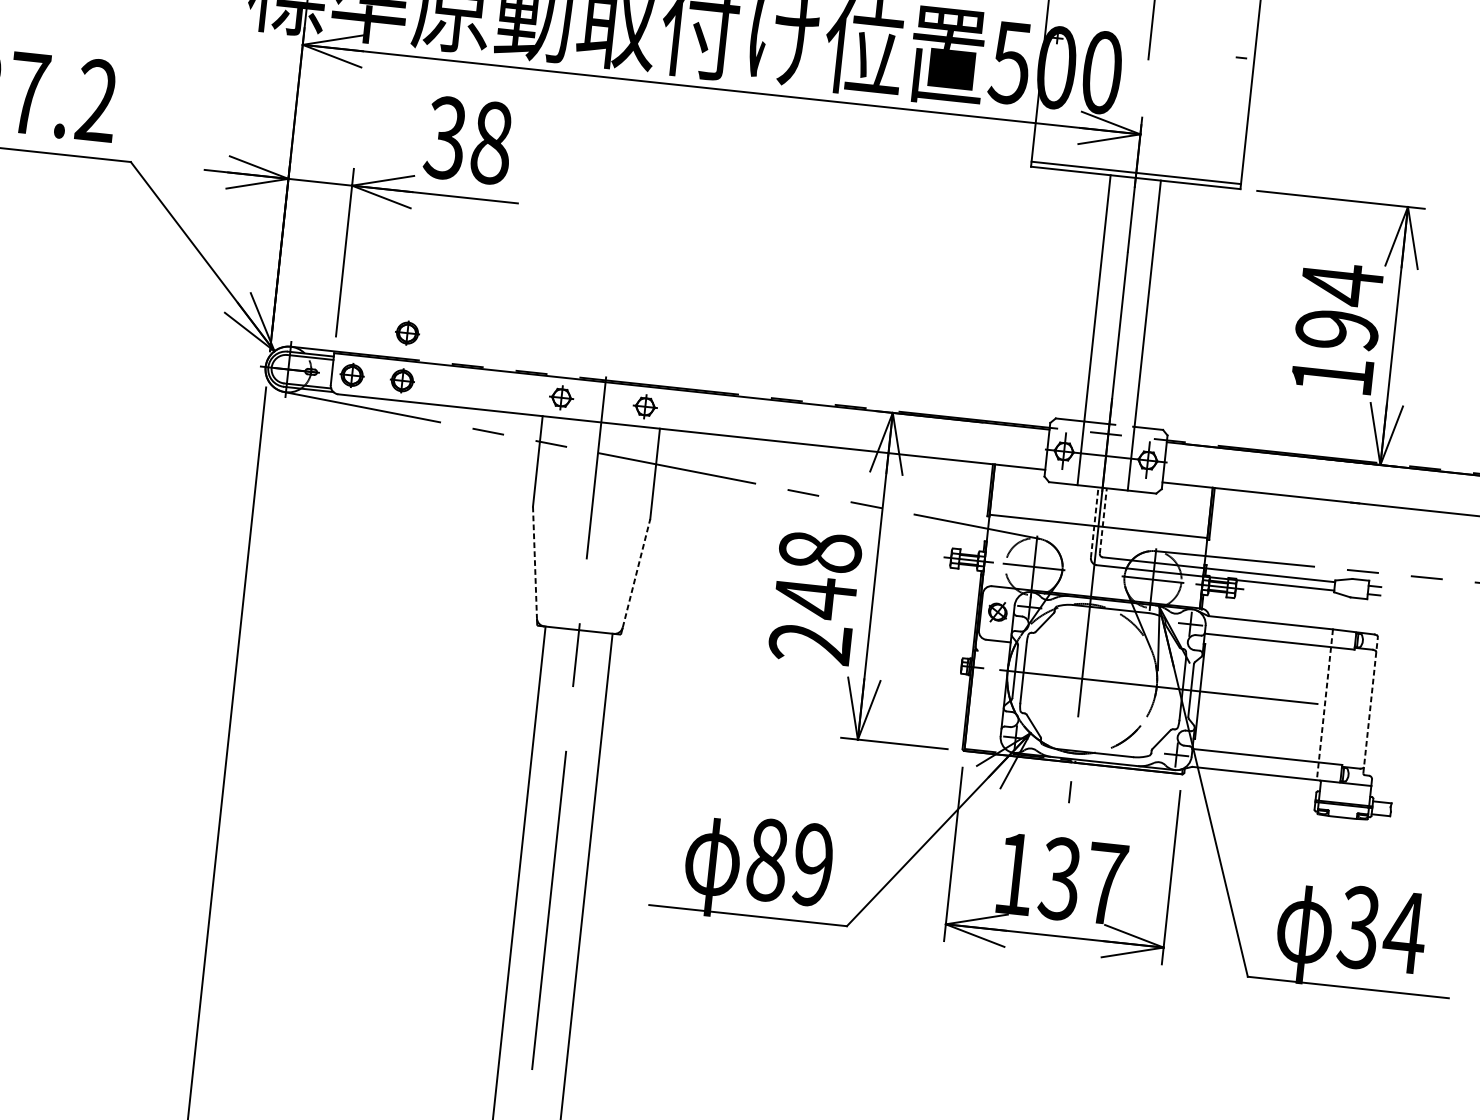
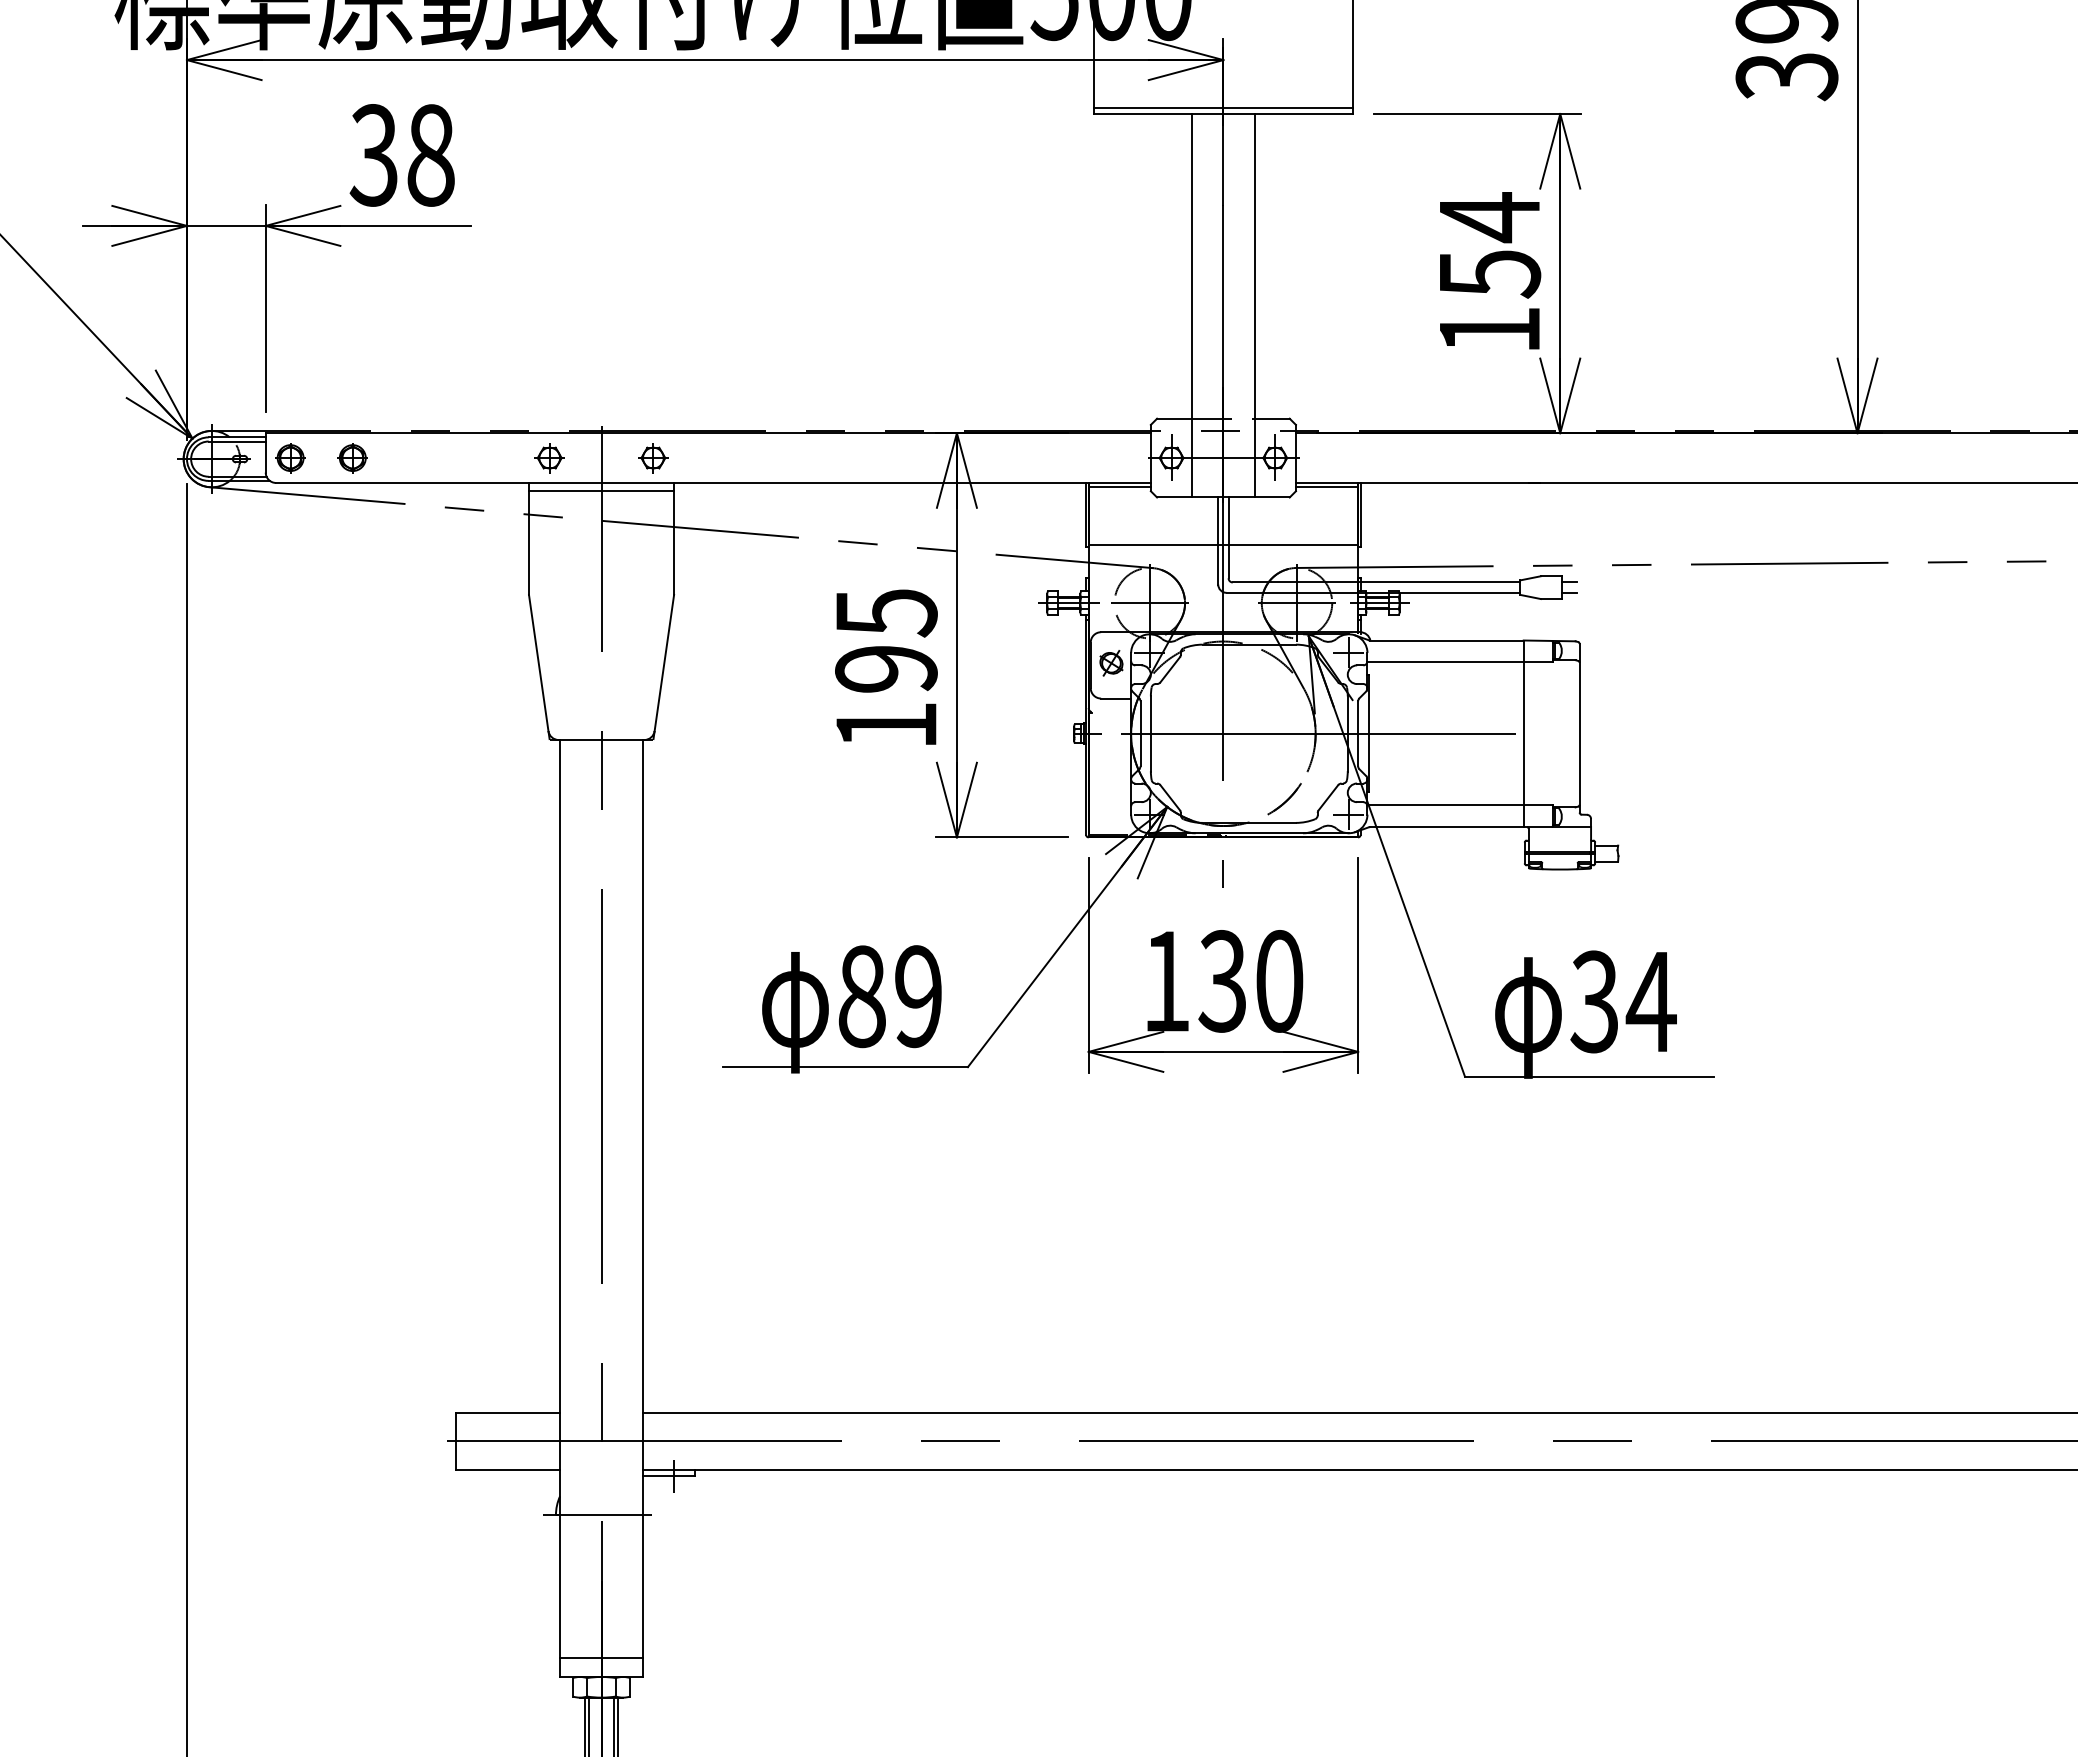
text: (1336, 330) -> (1489, 274), 194 -> 154
part: (407, 333) -> (352, 399), removed
line: (600, 429) -> (601, 491), added
line: (1019, 470) -> (1119, 487), added
line: (1186, 488) -> (1326, 487), added
line: (1103, 520) -> (1228, 537), dashed -> solid
line: (1094, 523) -> (1218, 541), dashed -> solid
line: (534, 562) -> (538, 663), dashed -> solid
line: (636, 573) -> (664, 663), dashed -> solid
text: (815, 597) -> (886, 669), 248 -> 195
line: (1370, 704) -> (1579, 727), dashed -> solid
line: (1324, 705) -> (1523, 734), dashed -> solid
text: (1106, 883) -> (1279, 981), 137 -> 130

